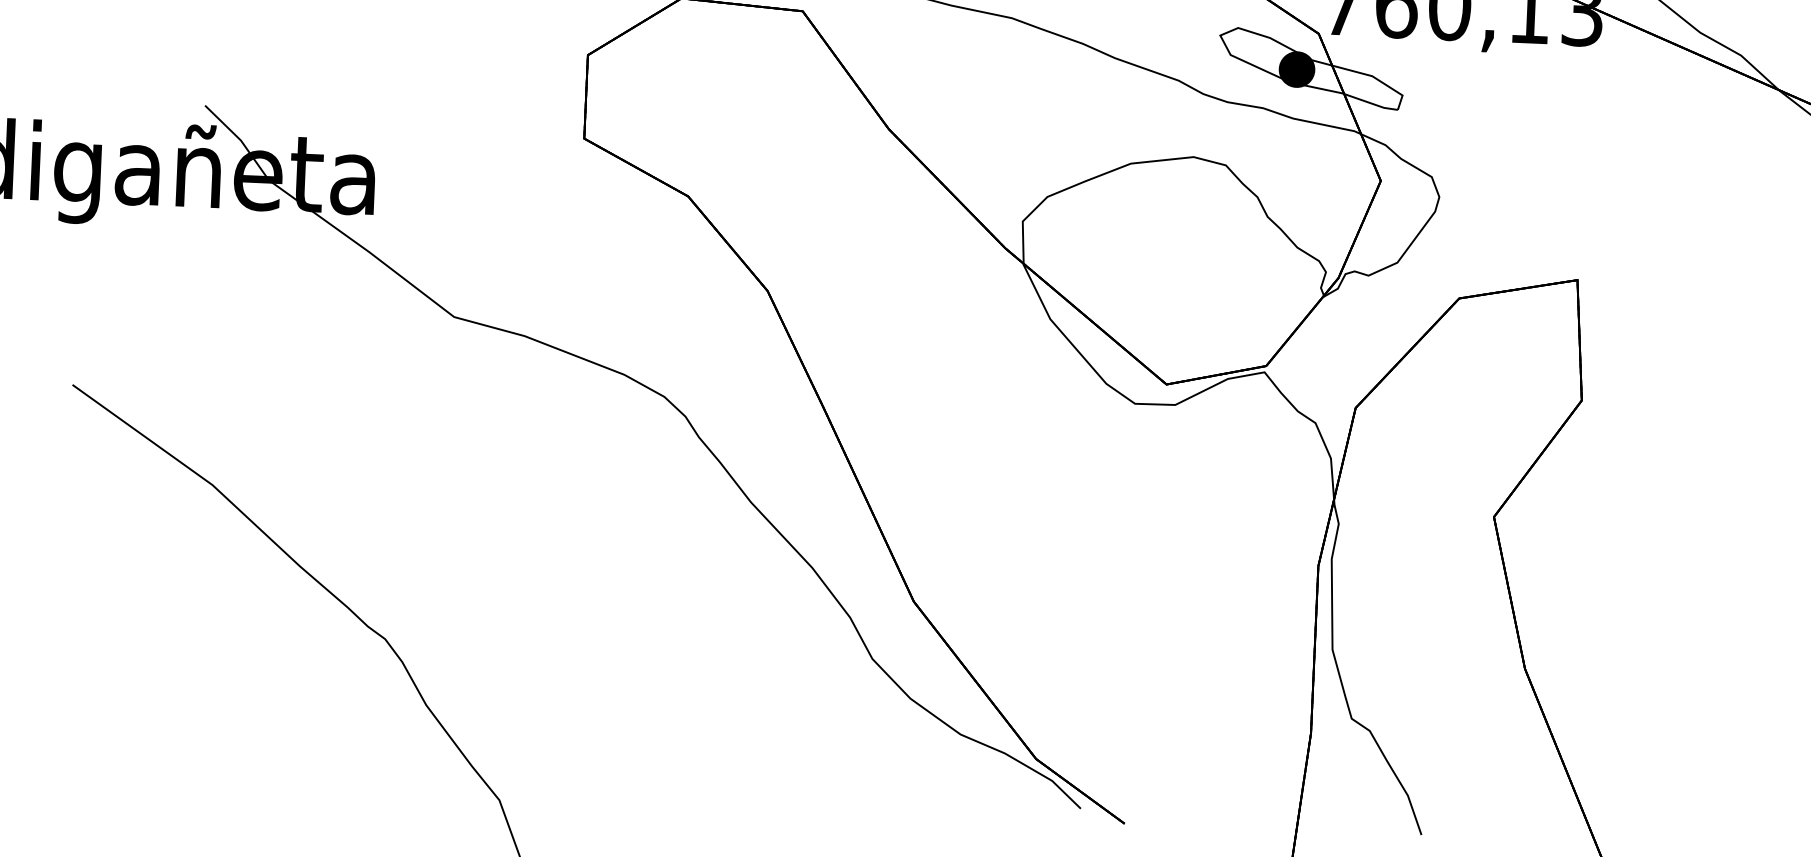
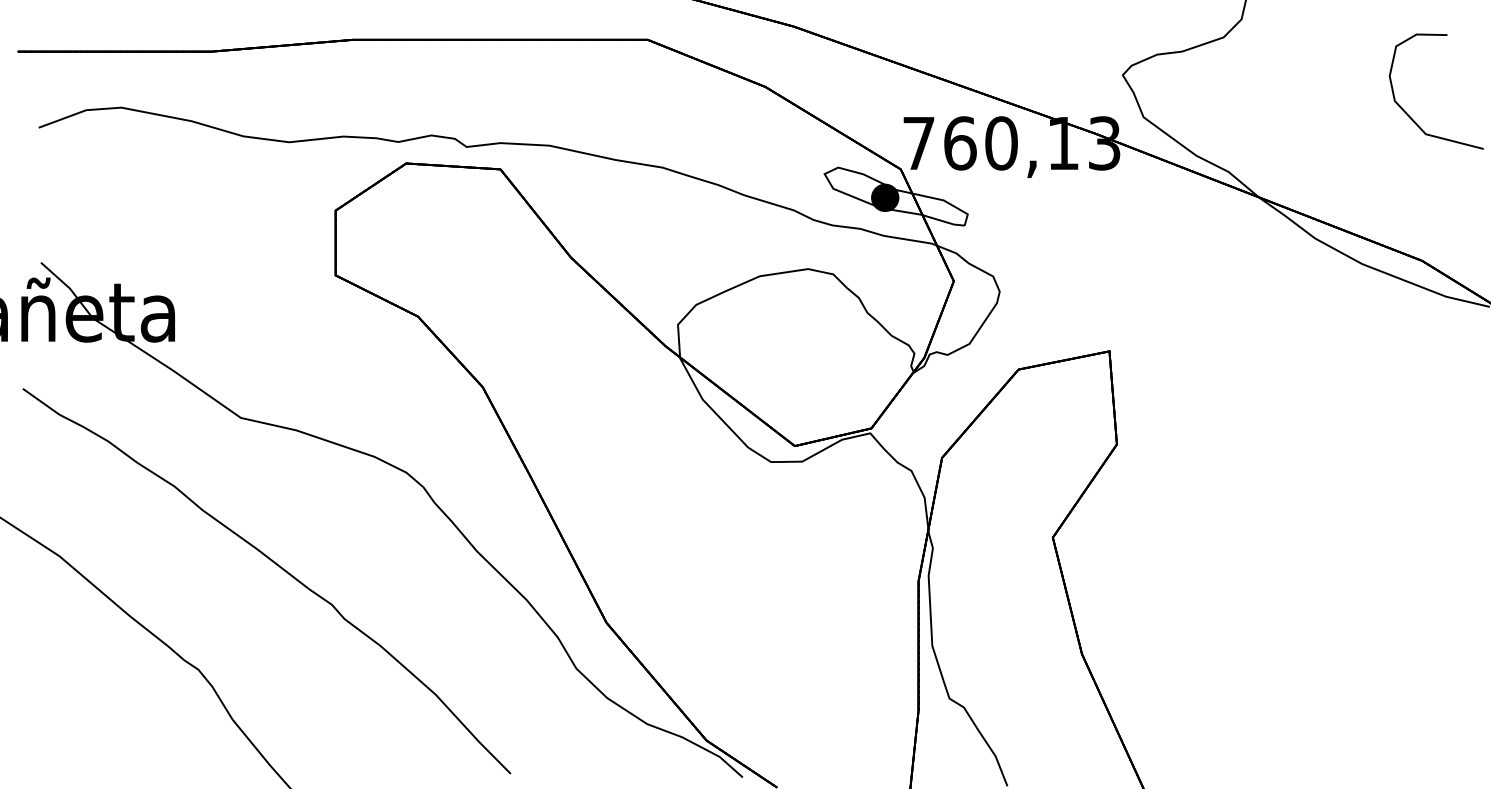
curve: (491, 509) -> (276, 565), added

